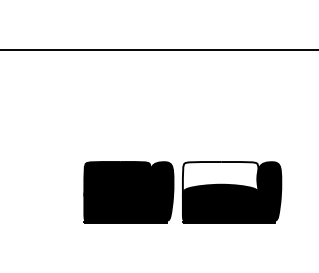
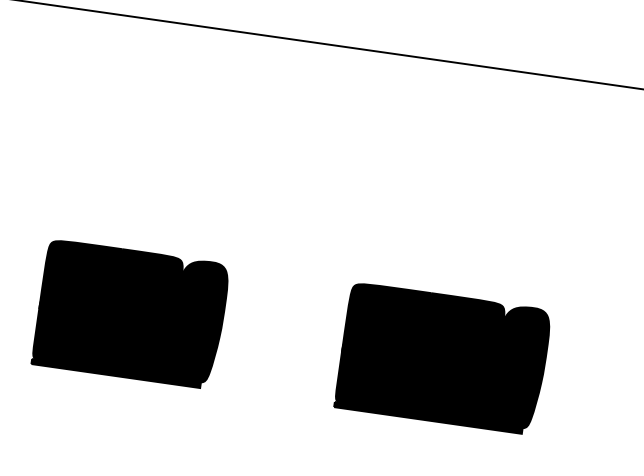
fill: (220, 179) -> (423, 328), added
part: (128, 192) -> (130, 313), moved

